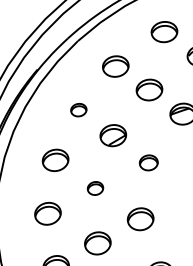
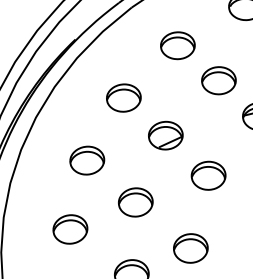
part: (78, 109) -> (123, 97), size x1.67
part: (148, 162) -> (208, 175), size x1.43
part: (95, 188) -> (135, 202), size x1.67

